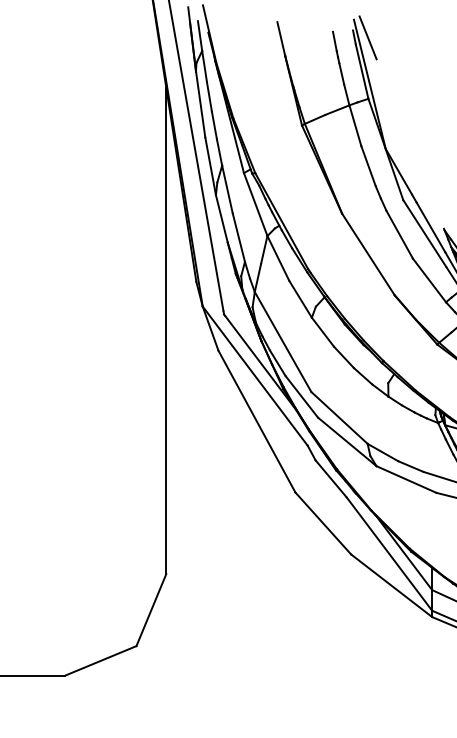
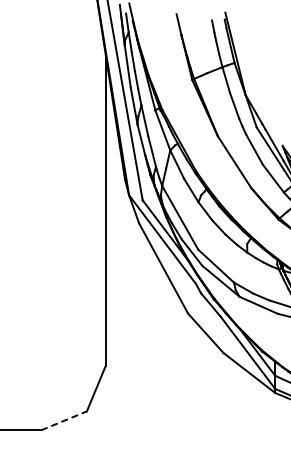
line: (366, 36) -> (233, 23), removed
line: (101, 660) -> (64, 420), solid -> dashed

